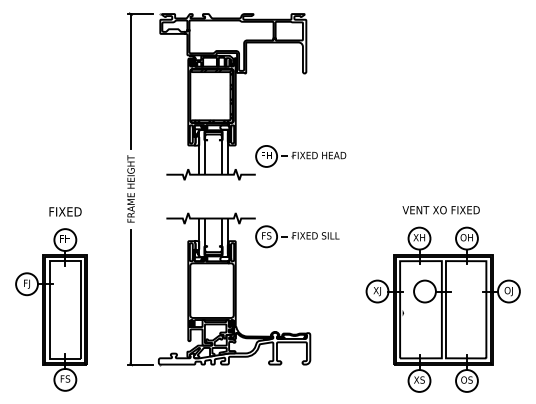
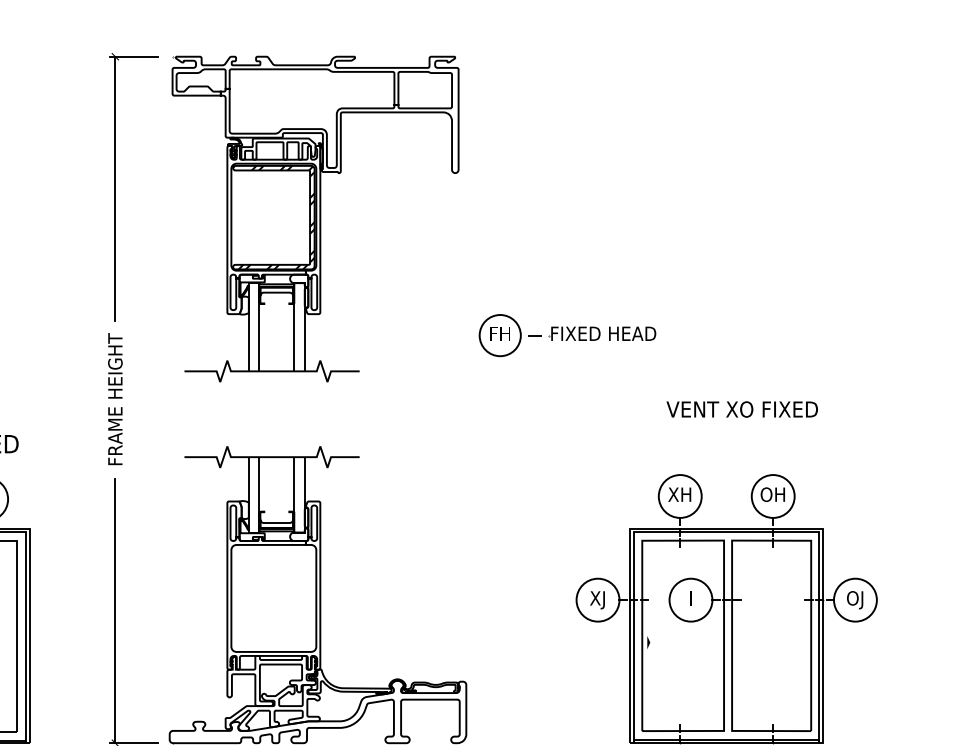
part: (300, 156) -> (566, 335), moved
text: (440, 210) -> (740, 410), moved
part: (297, 236) -> (441, 492), removed

